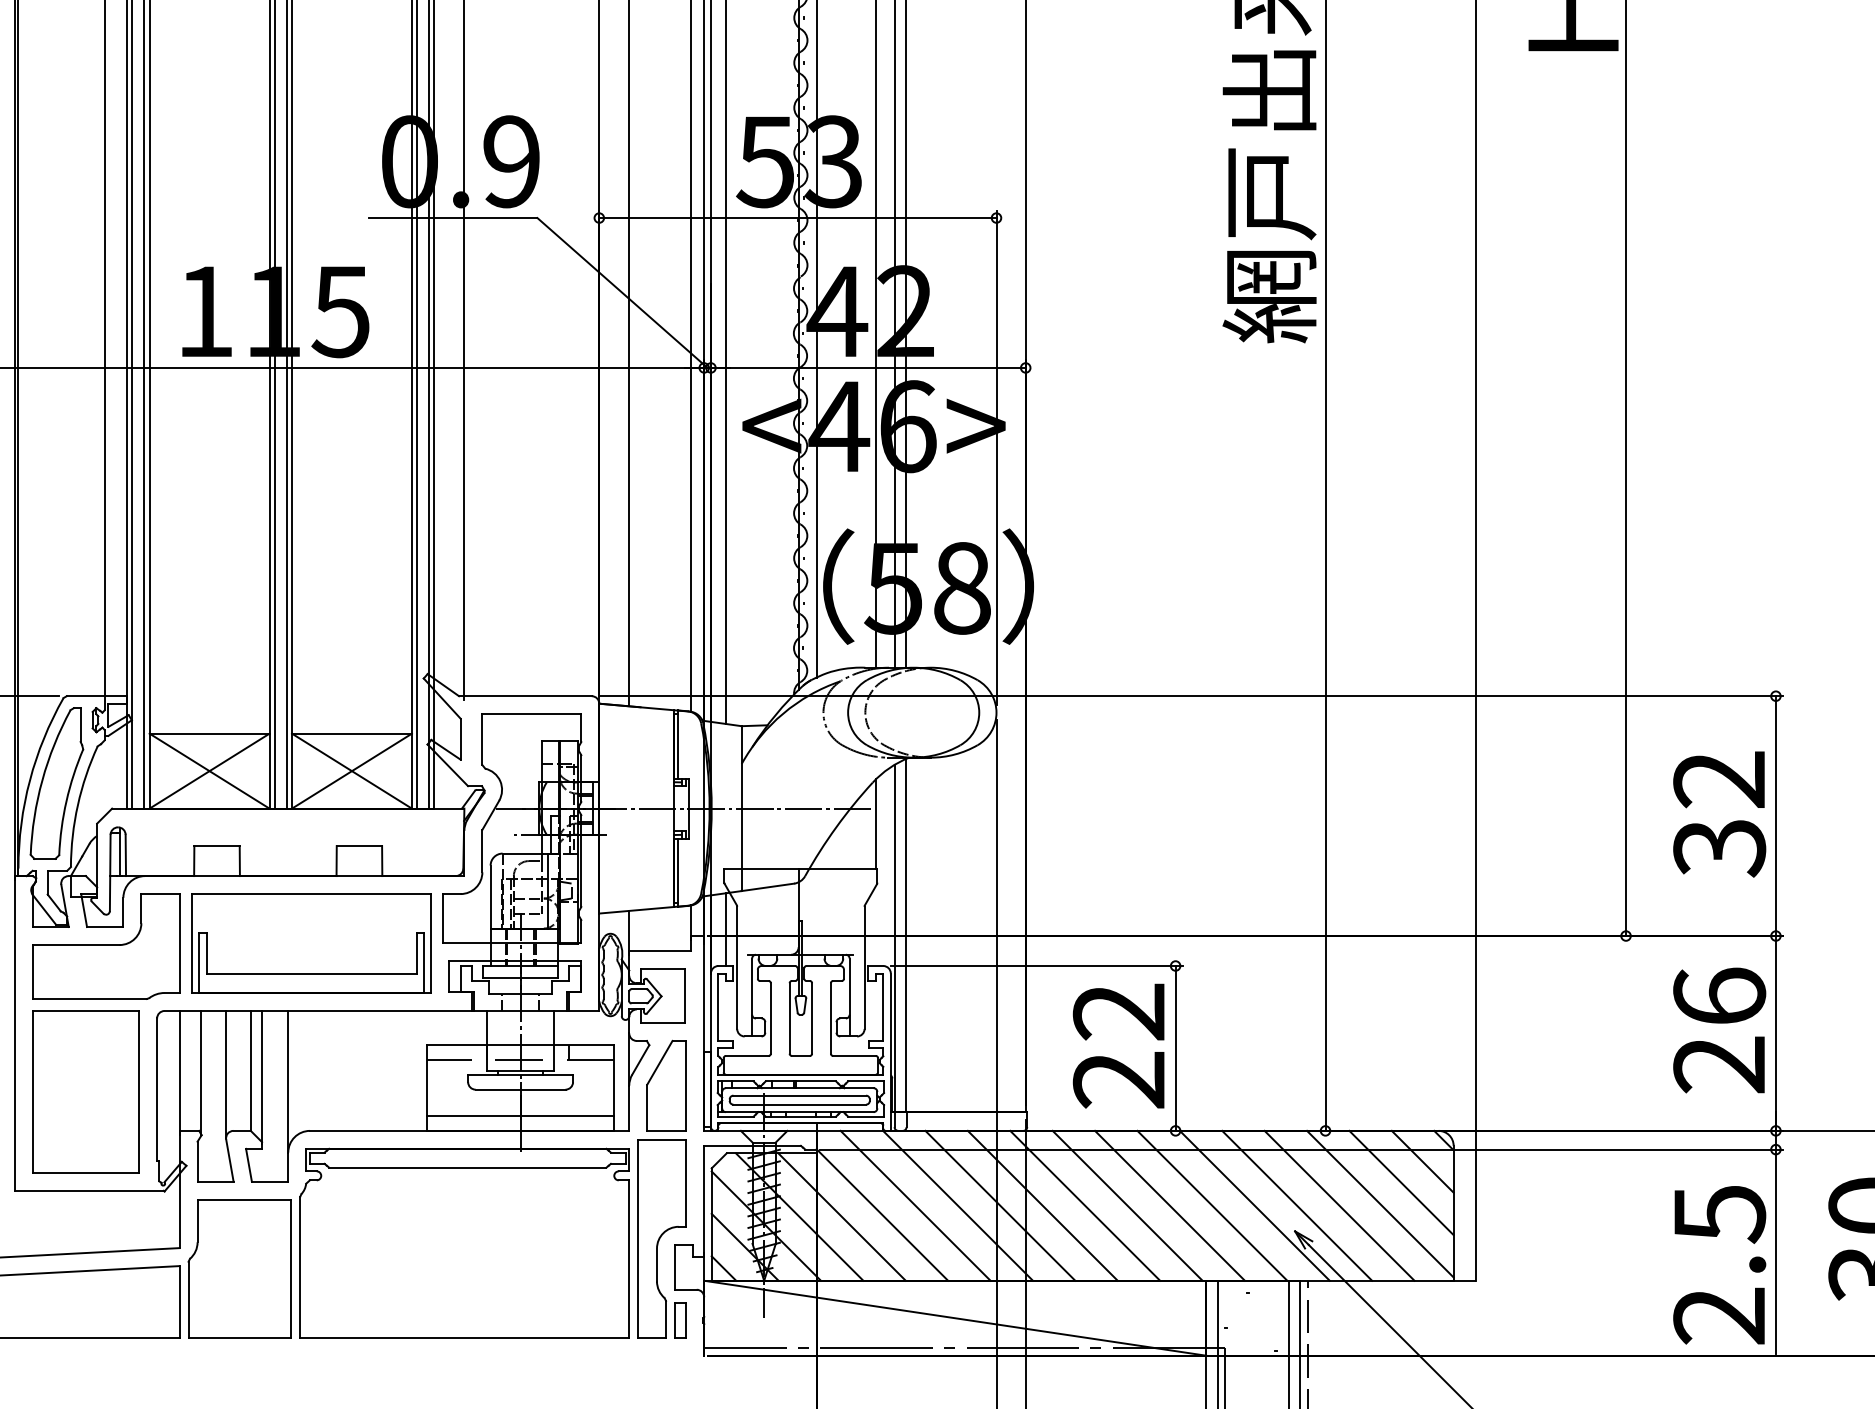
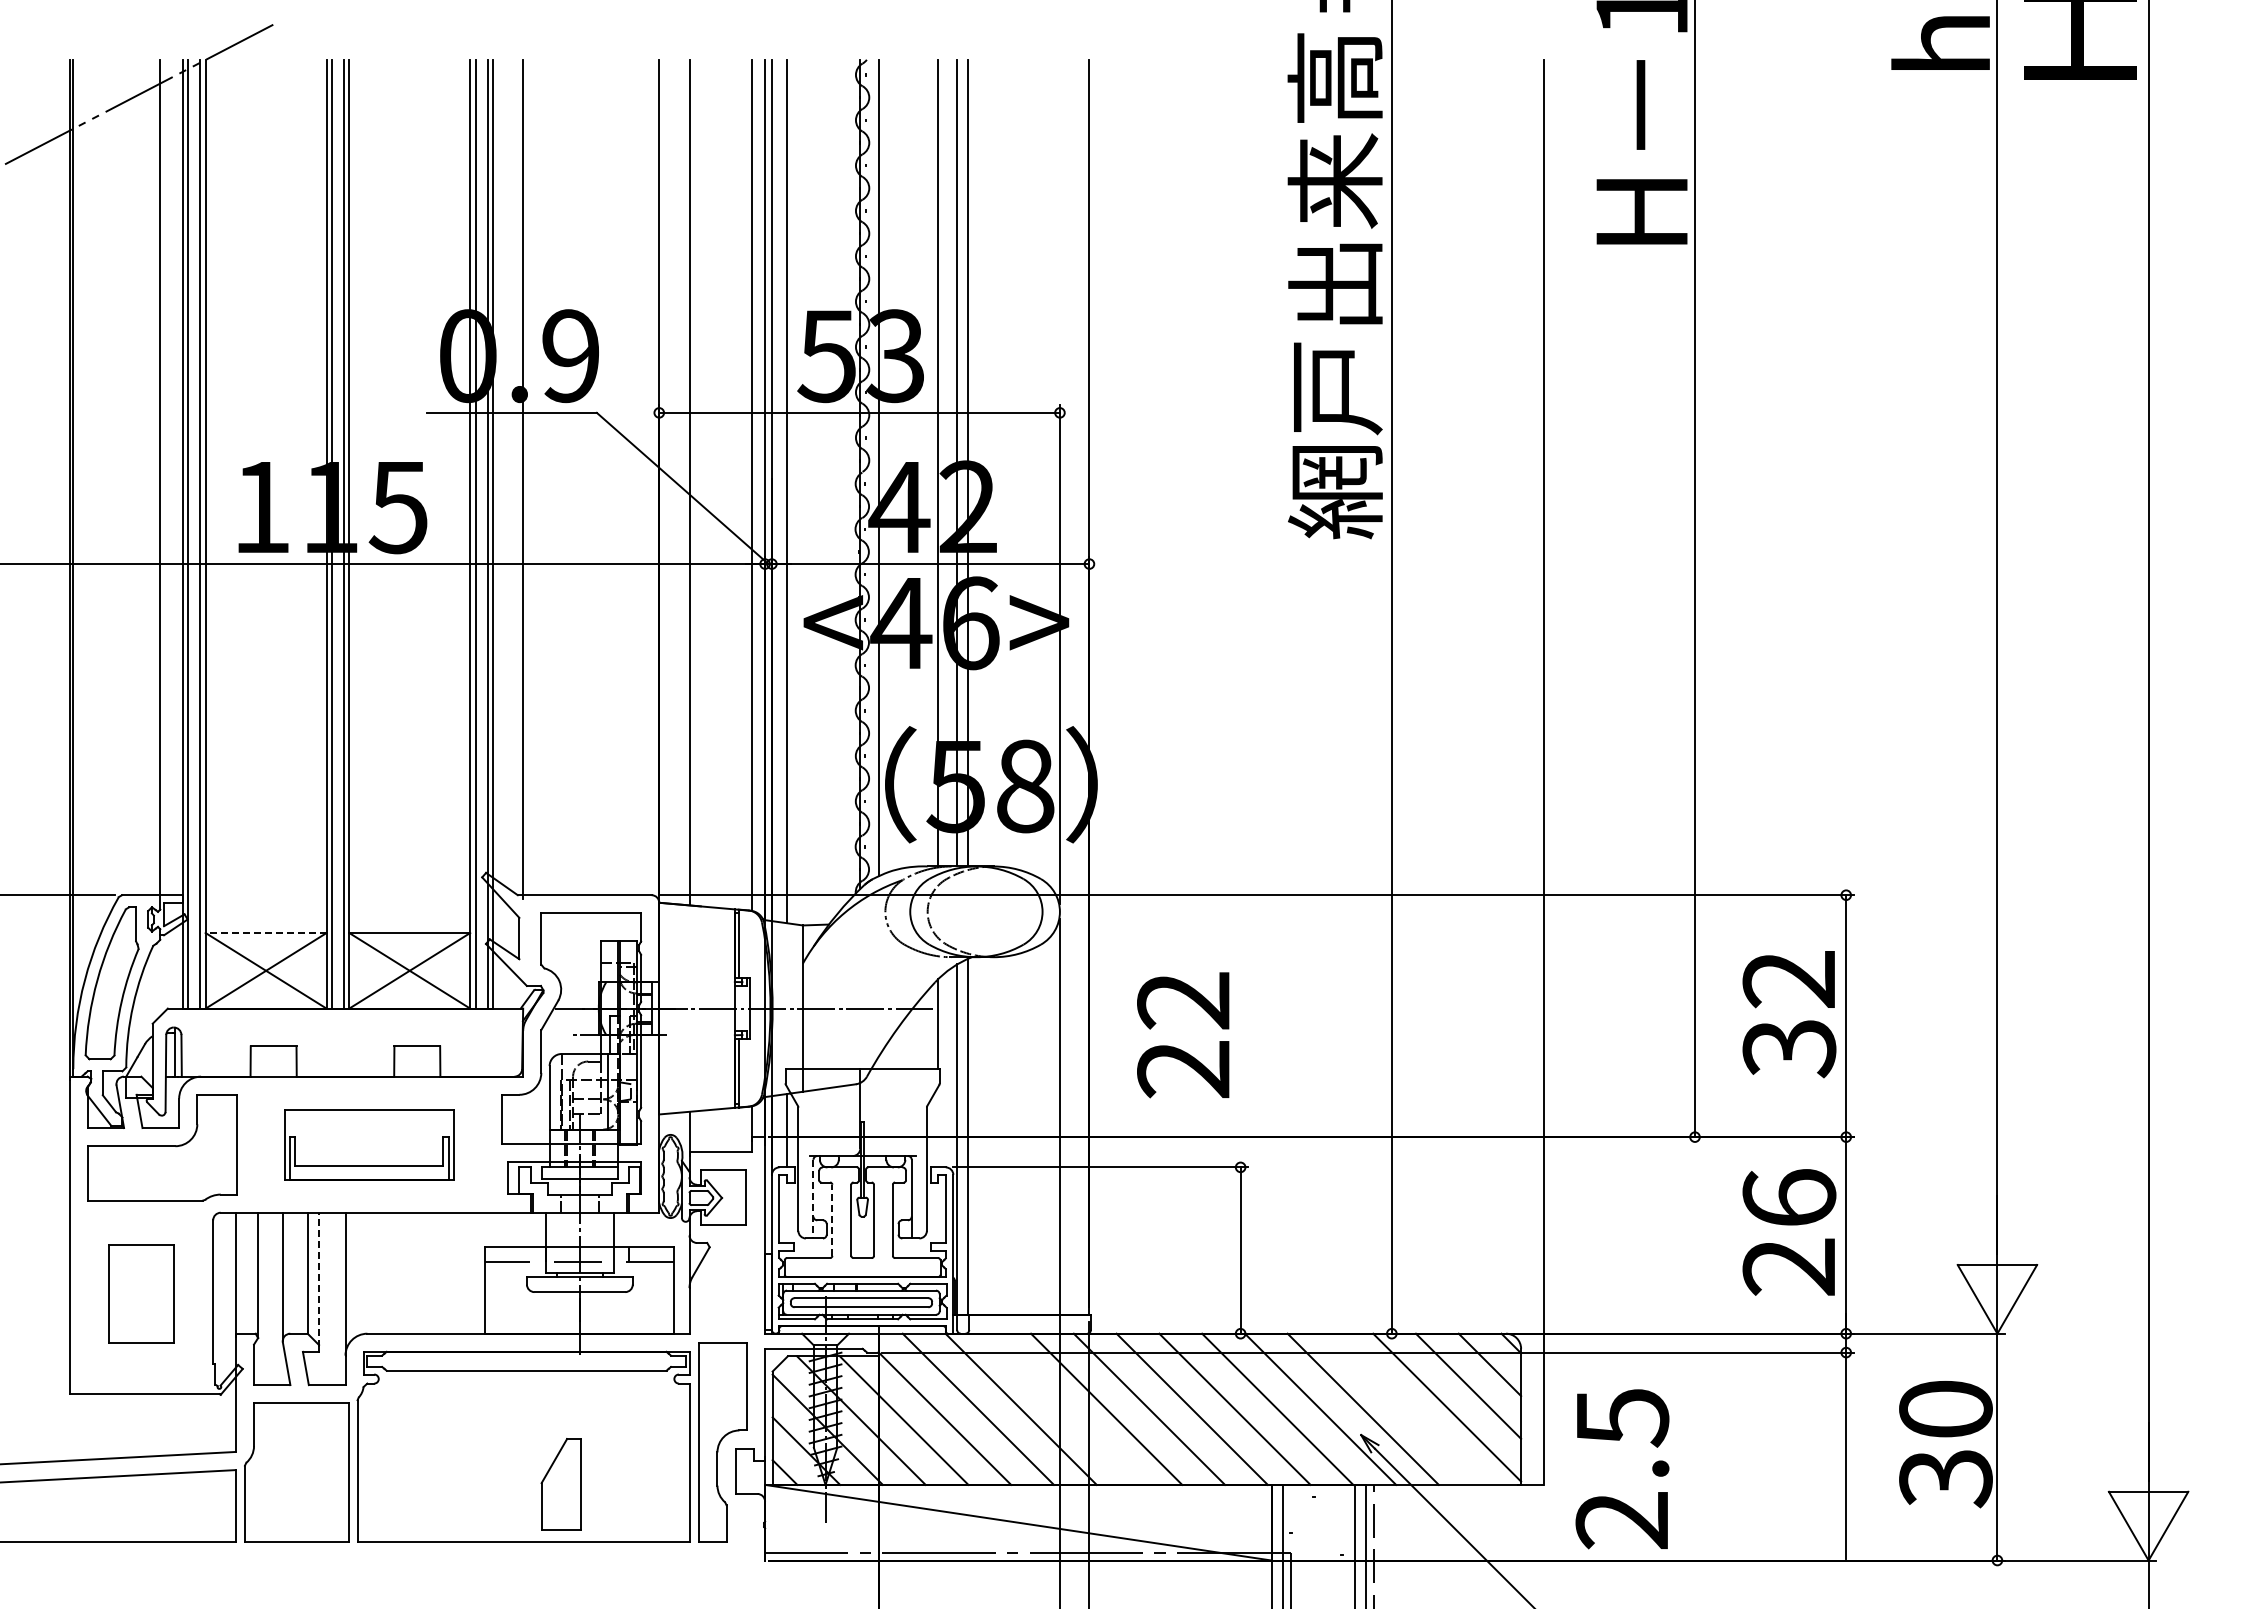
line: (208, 734) -> (265, 933), solid -> dashed
part: (312, 943) -> (369, 1144), size x0.7
line: (752, 997) -> (813, 1199), solid -> dashed
line: (771, 1018) -> (832, 1220), solid -> dashed
text: (1118, 1046) -> (1183, 1035), moved
line: (262, 1077) -> (319, 1279), solid -> dashed
part: (665, 1086) -> (560, 1484), moved
part: (86, 1092) -> (141, 1294), size x0.6
line: (520, 1115) -> (579, 1318), removed
line: (1000, 1205) -> (1063, 1408), removed
line: (1339, 1205) -> (1405, 1408), removed
text: (1719, 1265) -> (1622, 1469), moved
part: (680, 1320) -> (741, 1524), removed

